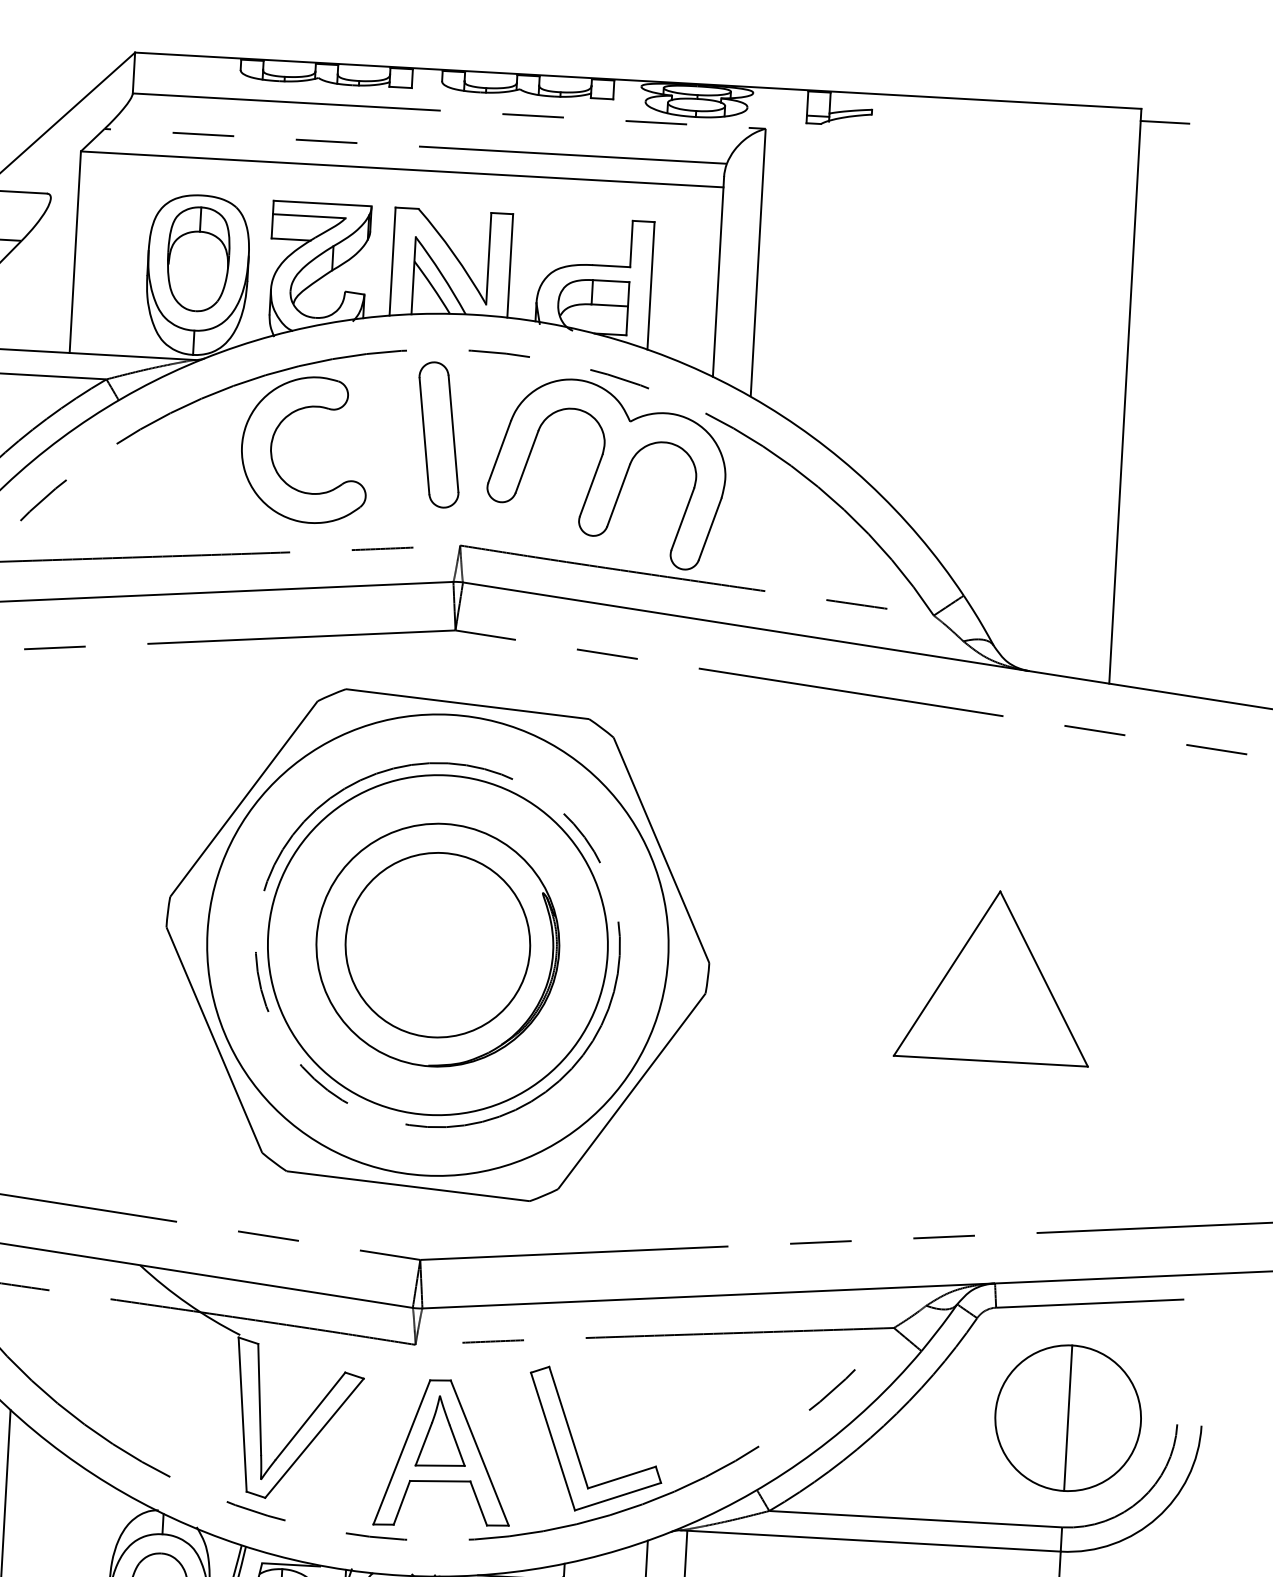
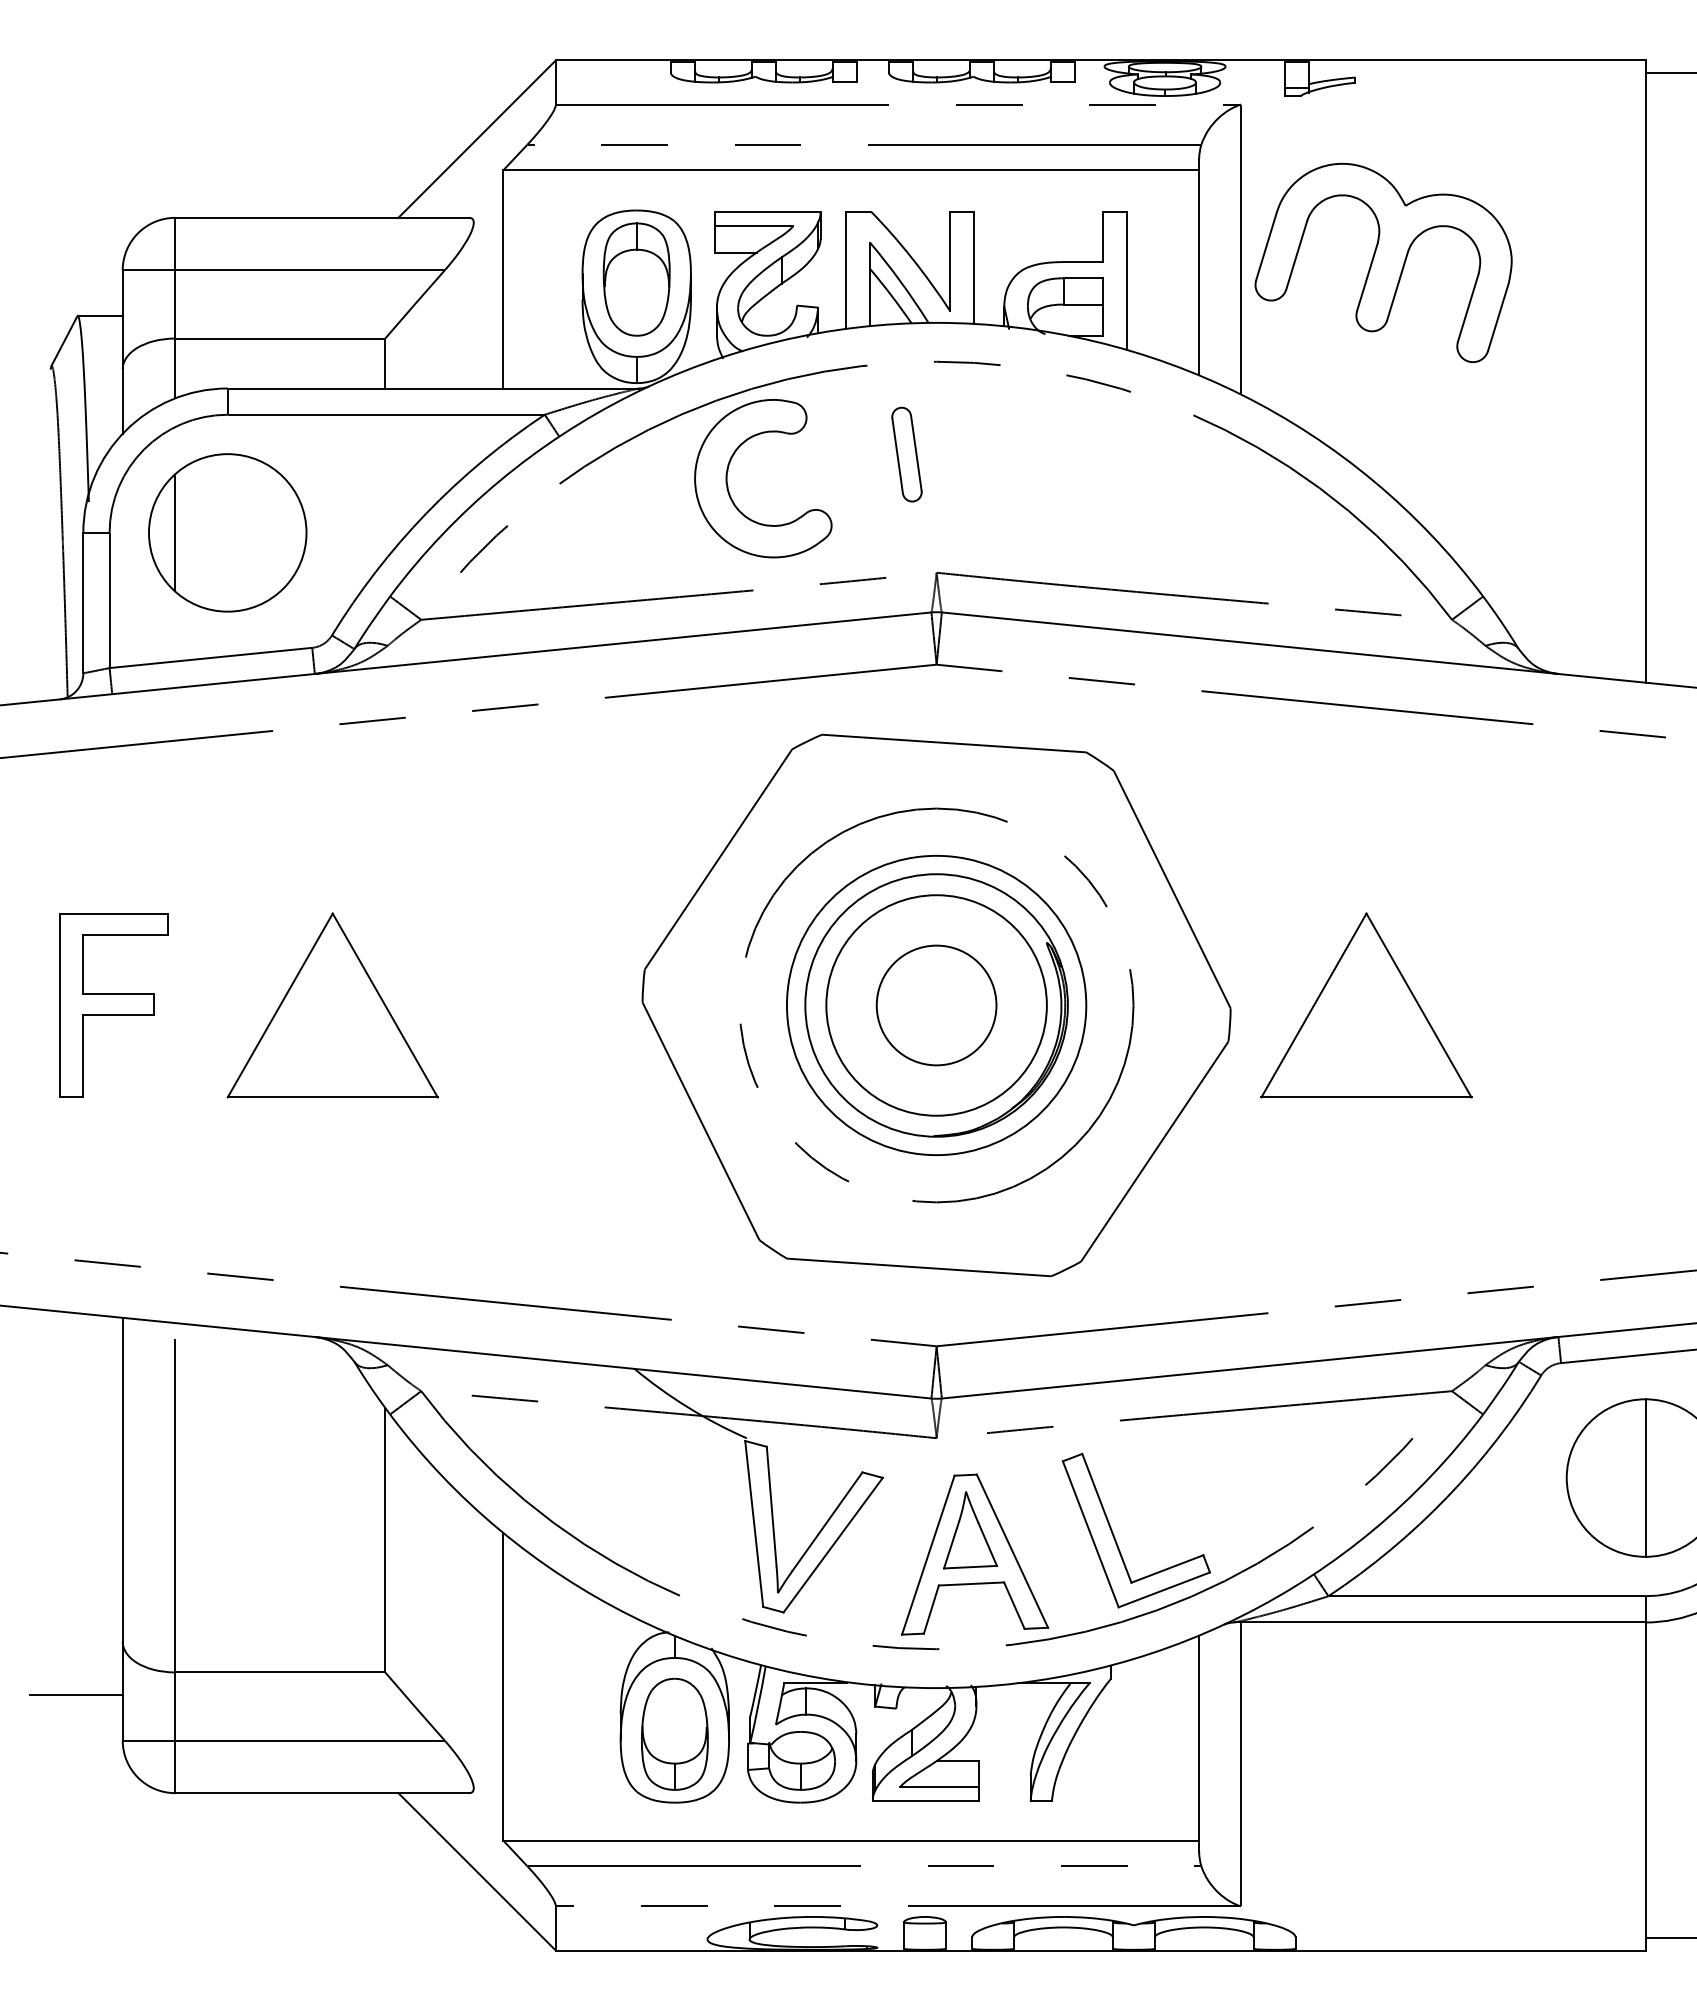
part: (438, 434) -> (906, 454), size x0.6
part: (606, 472) -> (1383, 262), moved
circle: (437, 945) -> (936, 1005), size x0.6
circle: (437, 945) -> (936, 1005), size x0.6
circle: (437, 945) -> (936, 1005), size x0.6
part: (995, 976) -> (1366, 1005), moved

